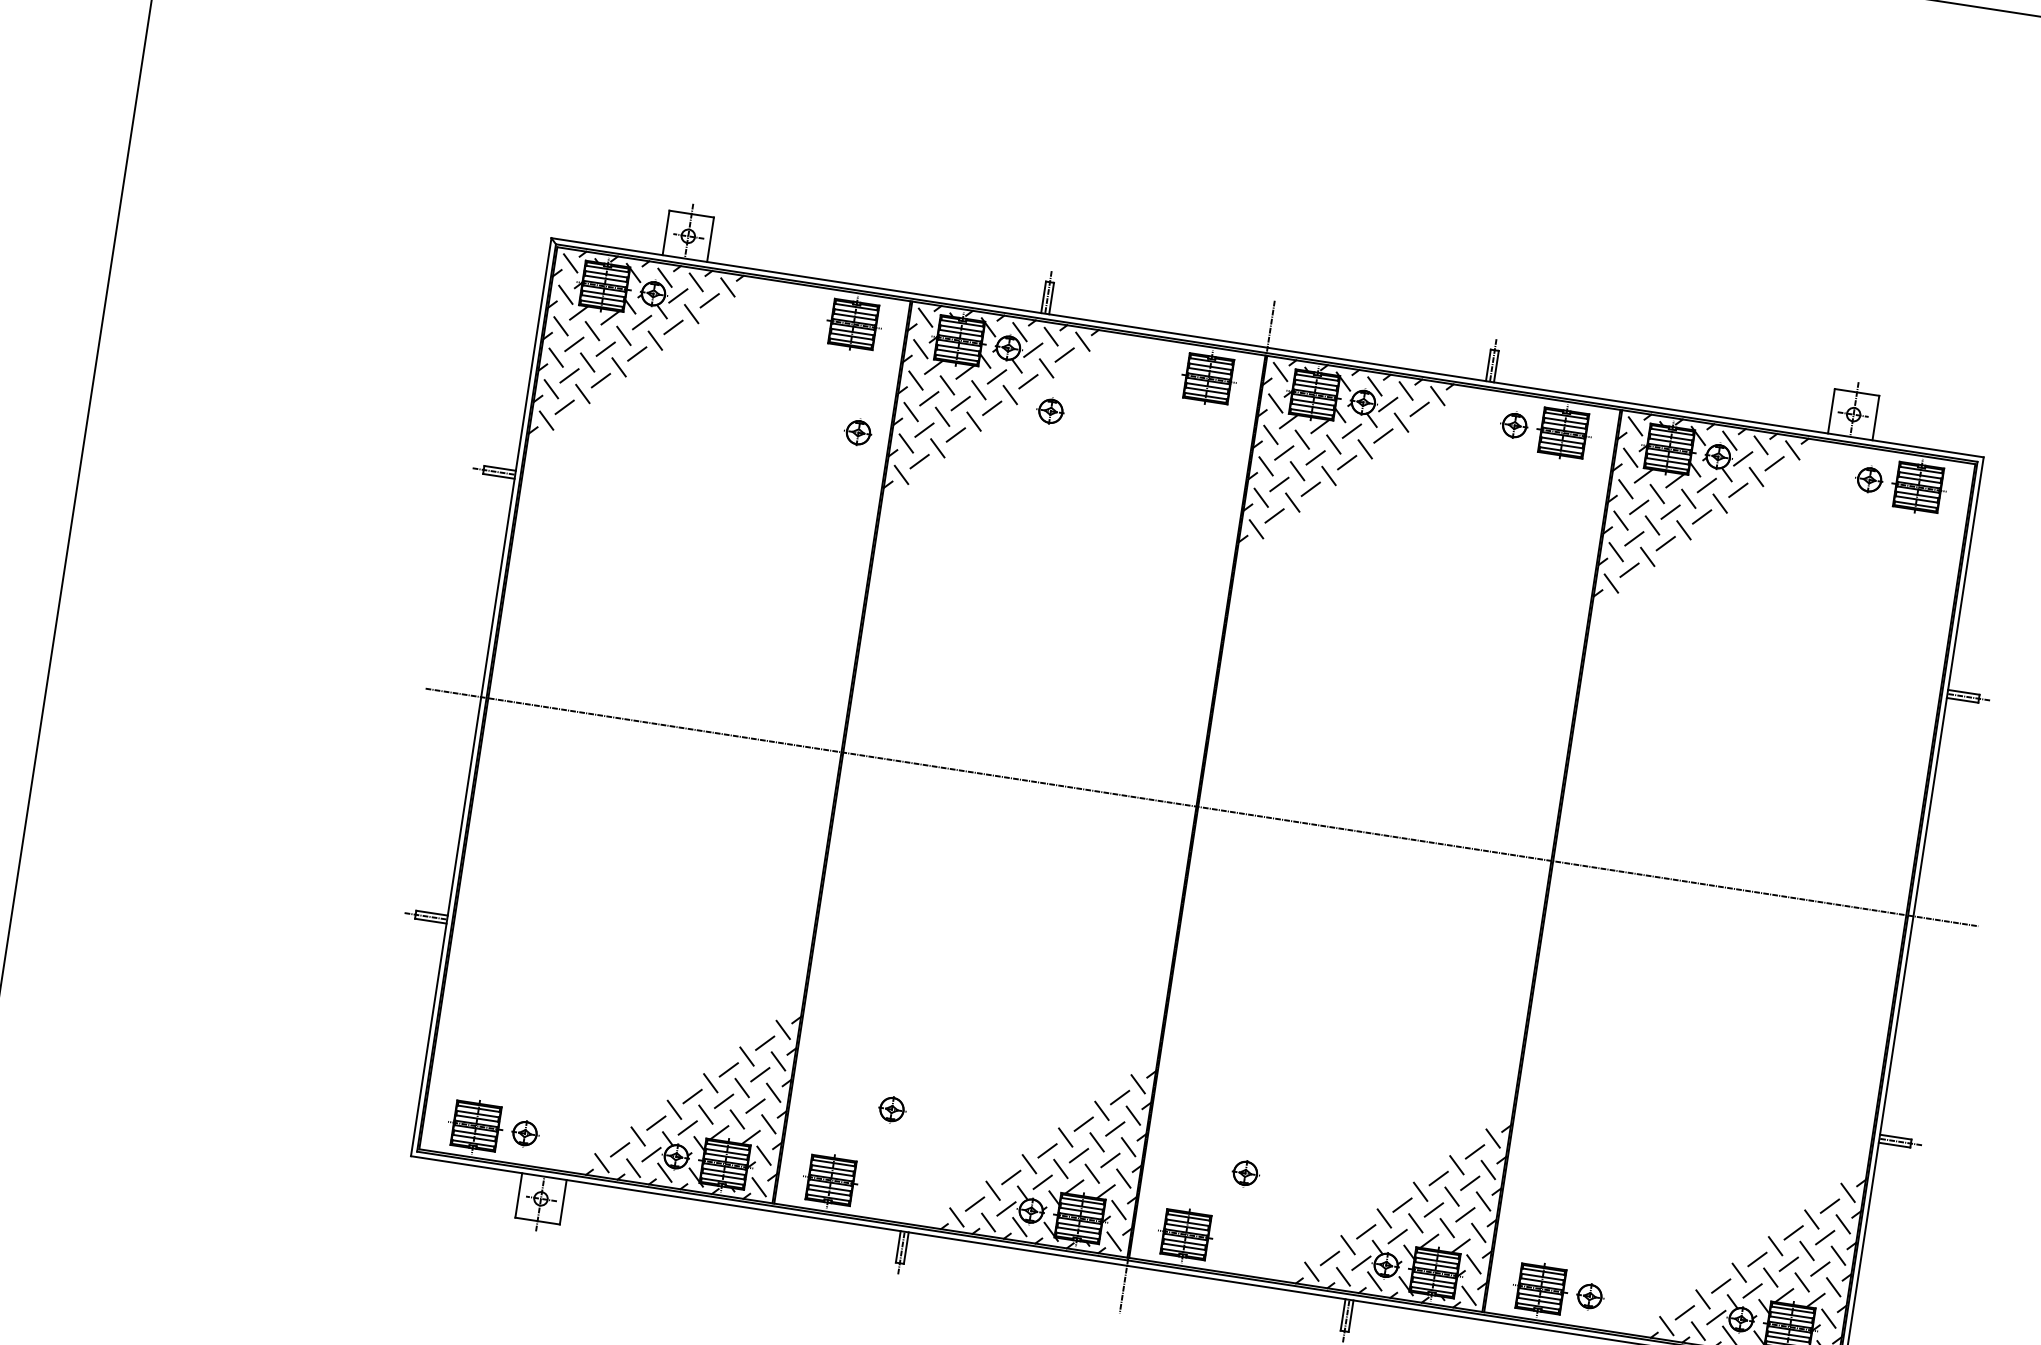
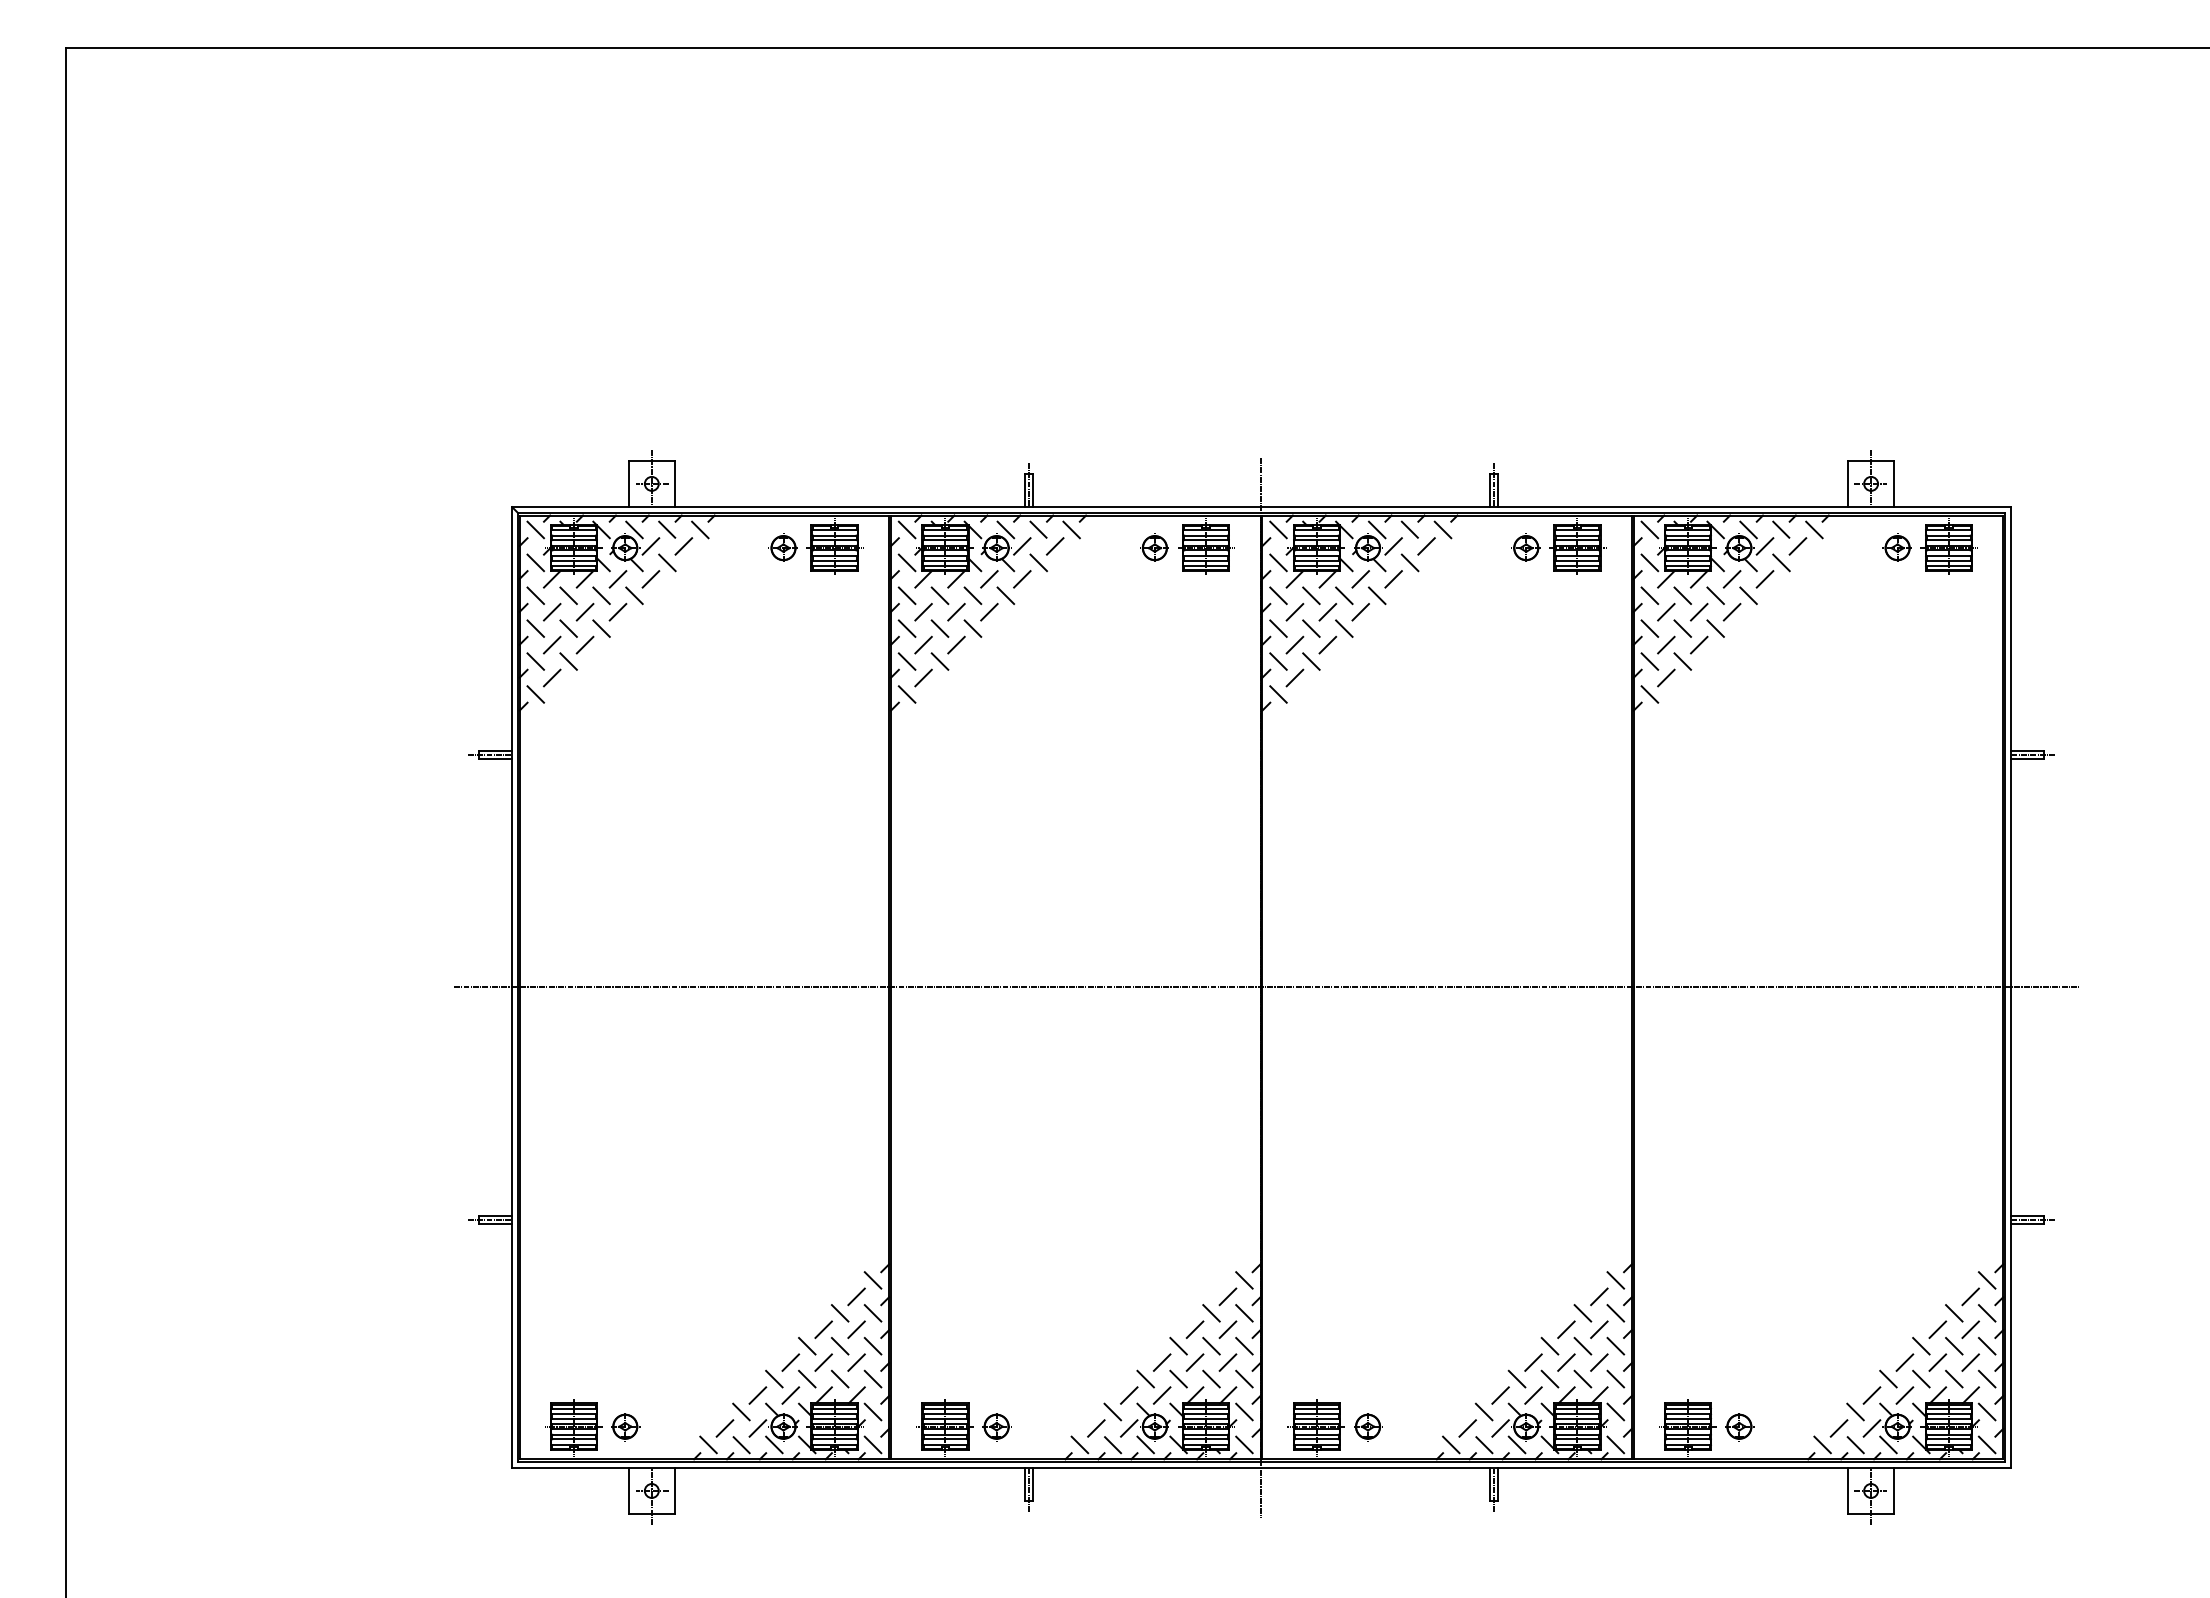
part: (1050, 410) -> (1154, 547), moved
part: (857, 432) -> (782, 547), moved
part: (891, 1110) -> (996, 1427), moved
part: (1245, 1174) -> (1368, 1427), moved

